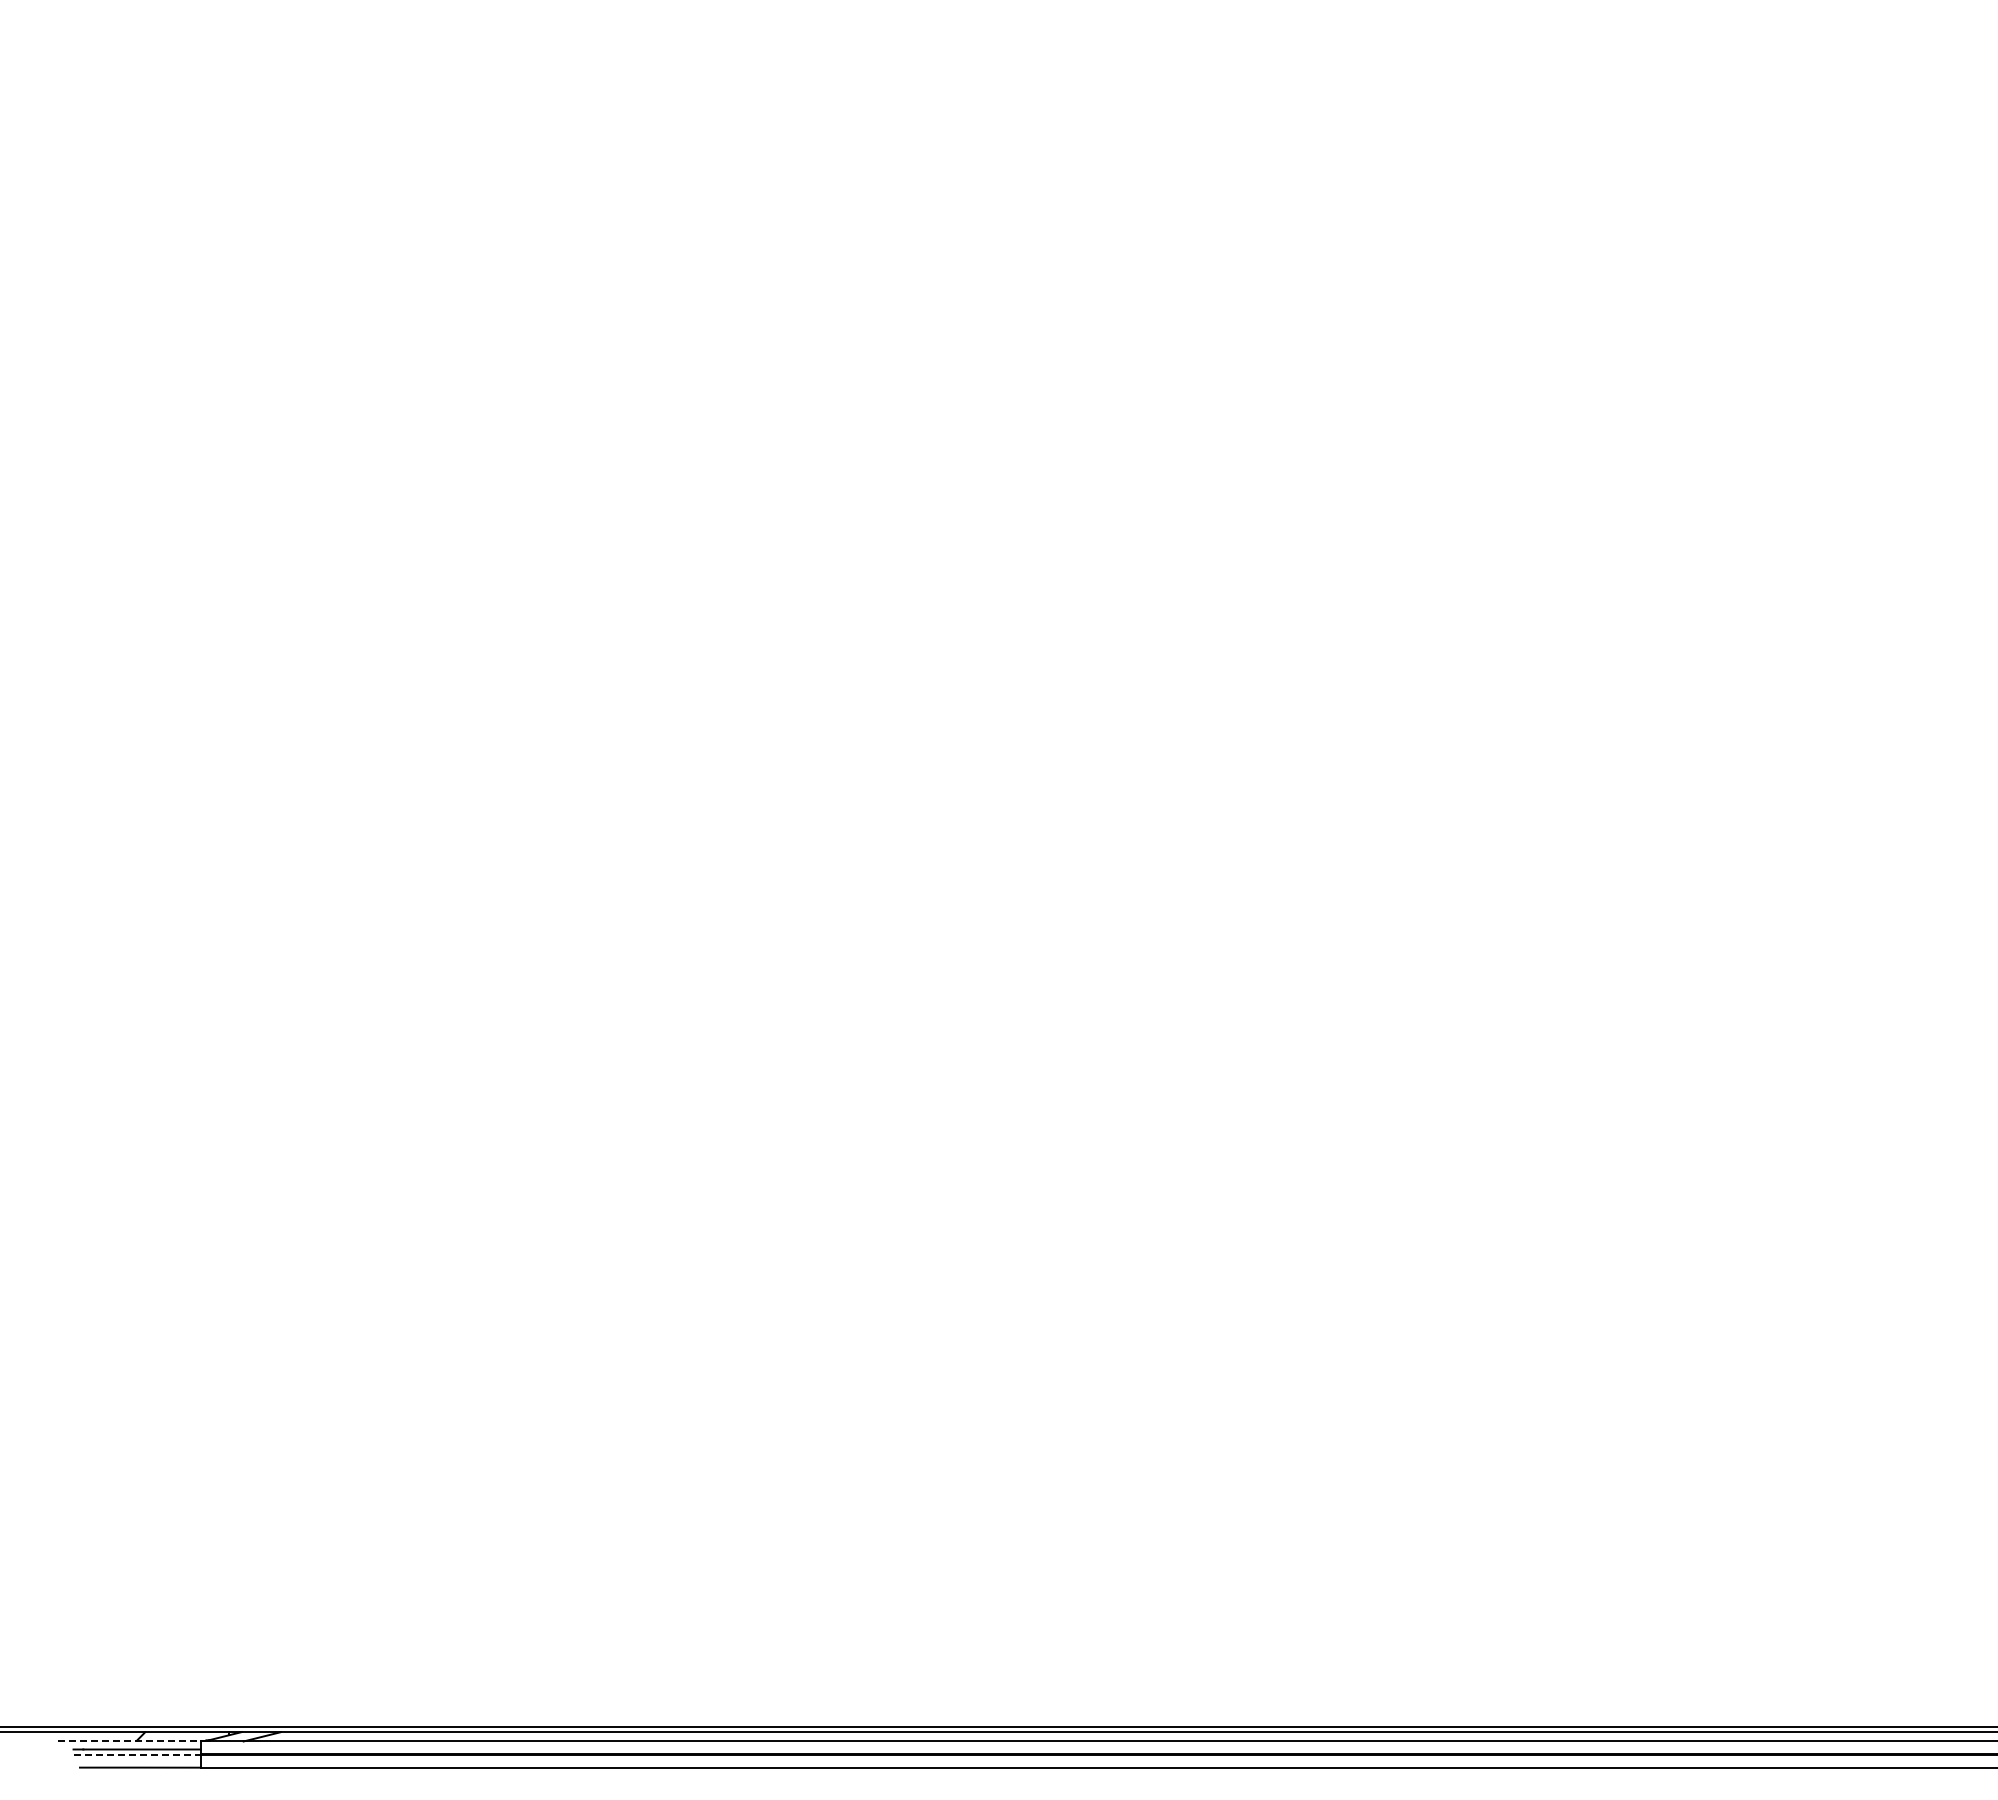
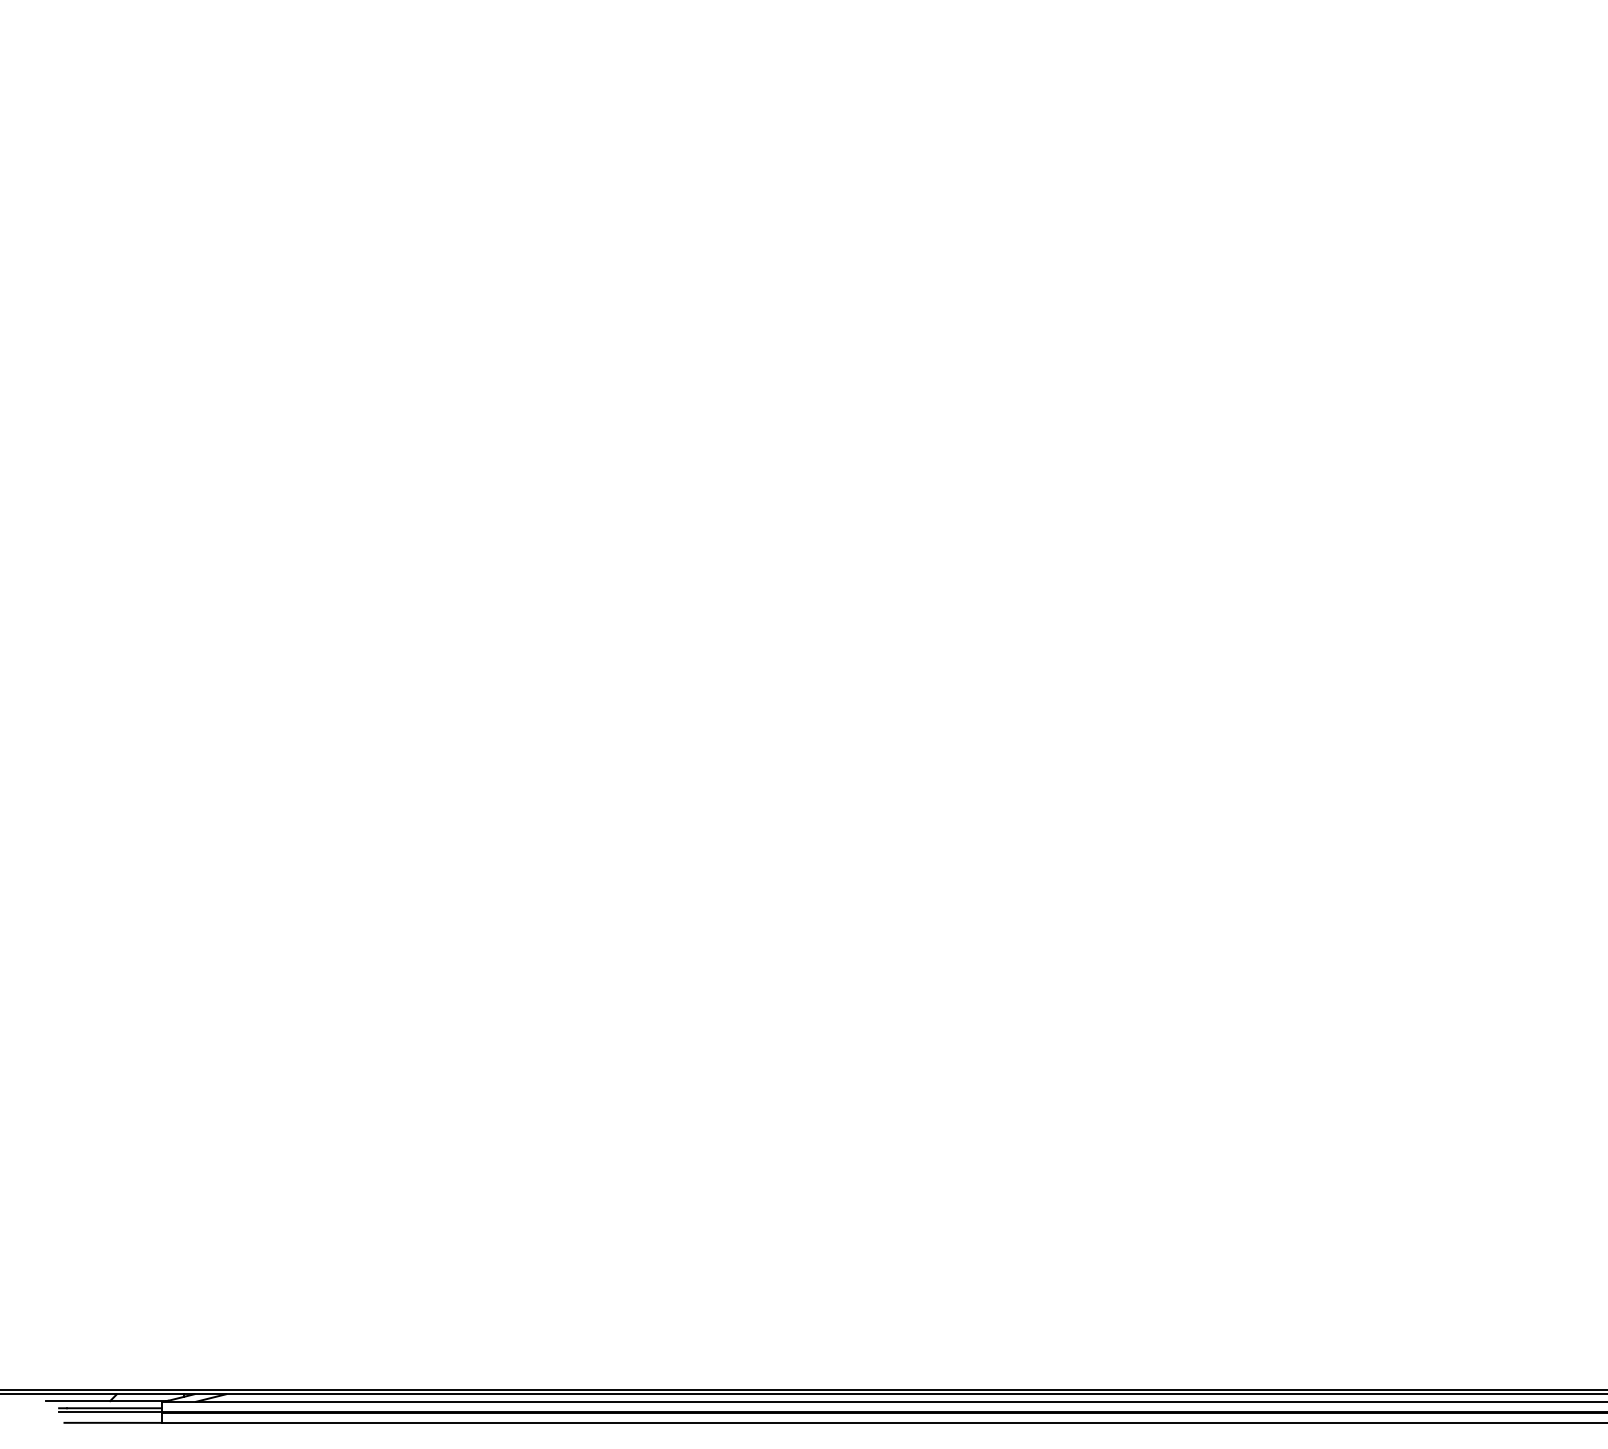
line: (131, 1740) -> (105, 1401), dashed -> solid
line: (137, 1754) -> (110, 1412), dashed -> solid

